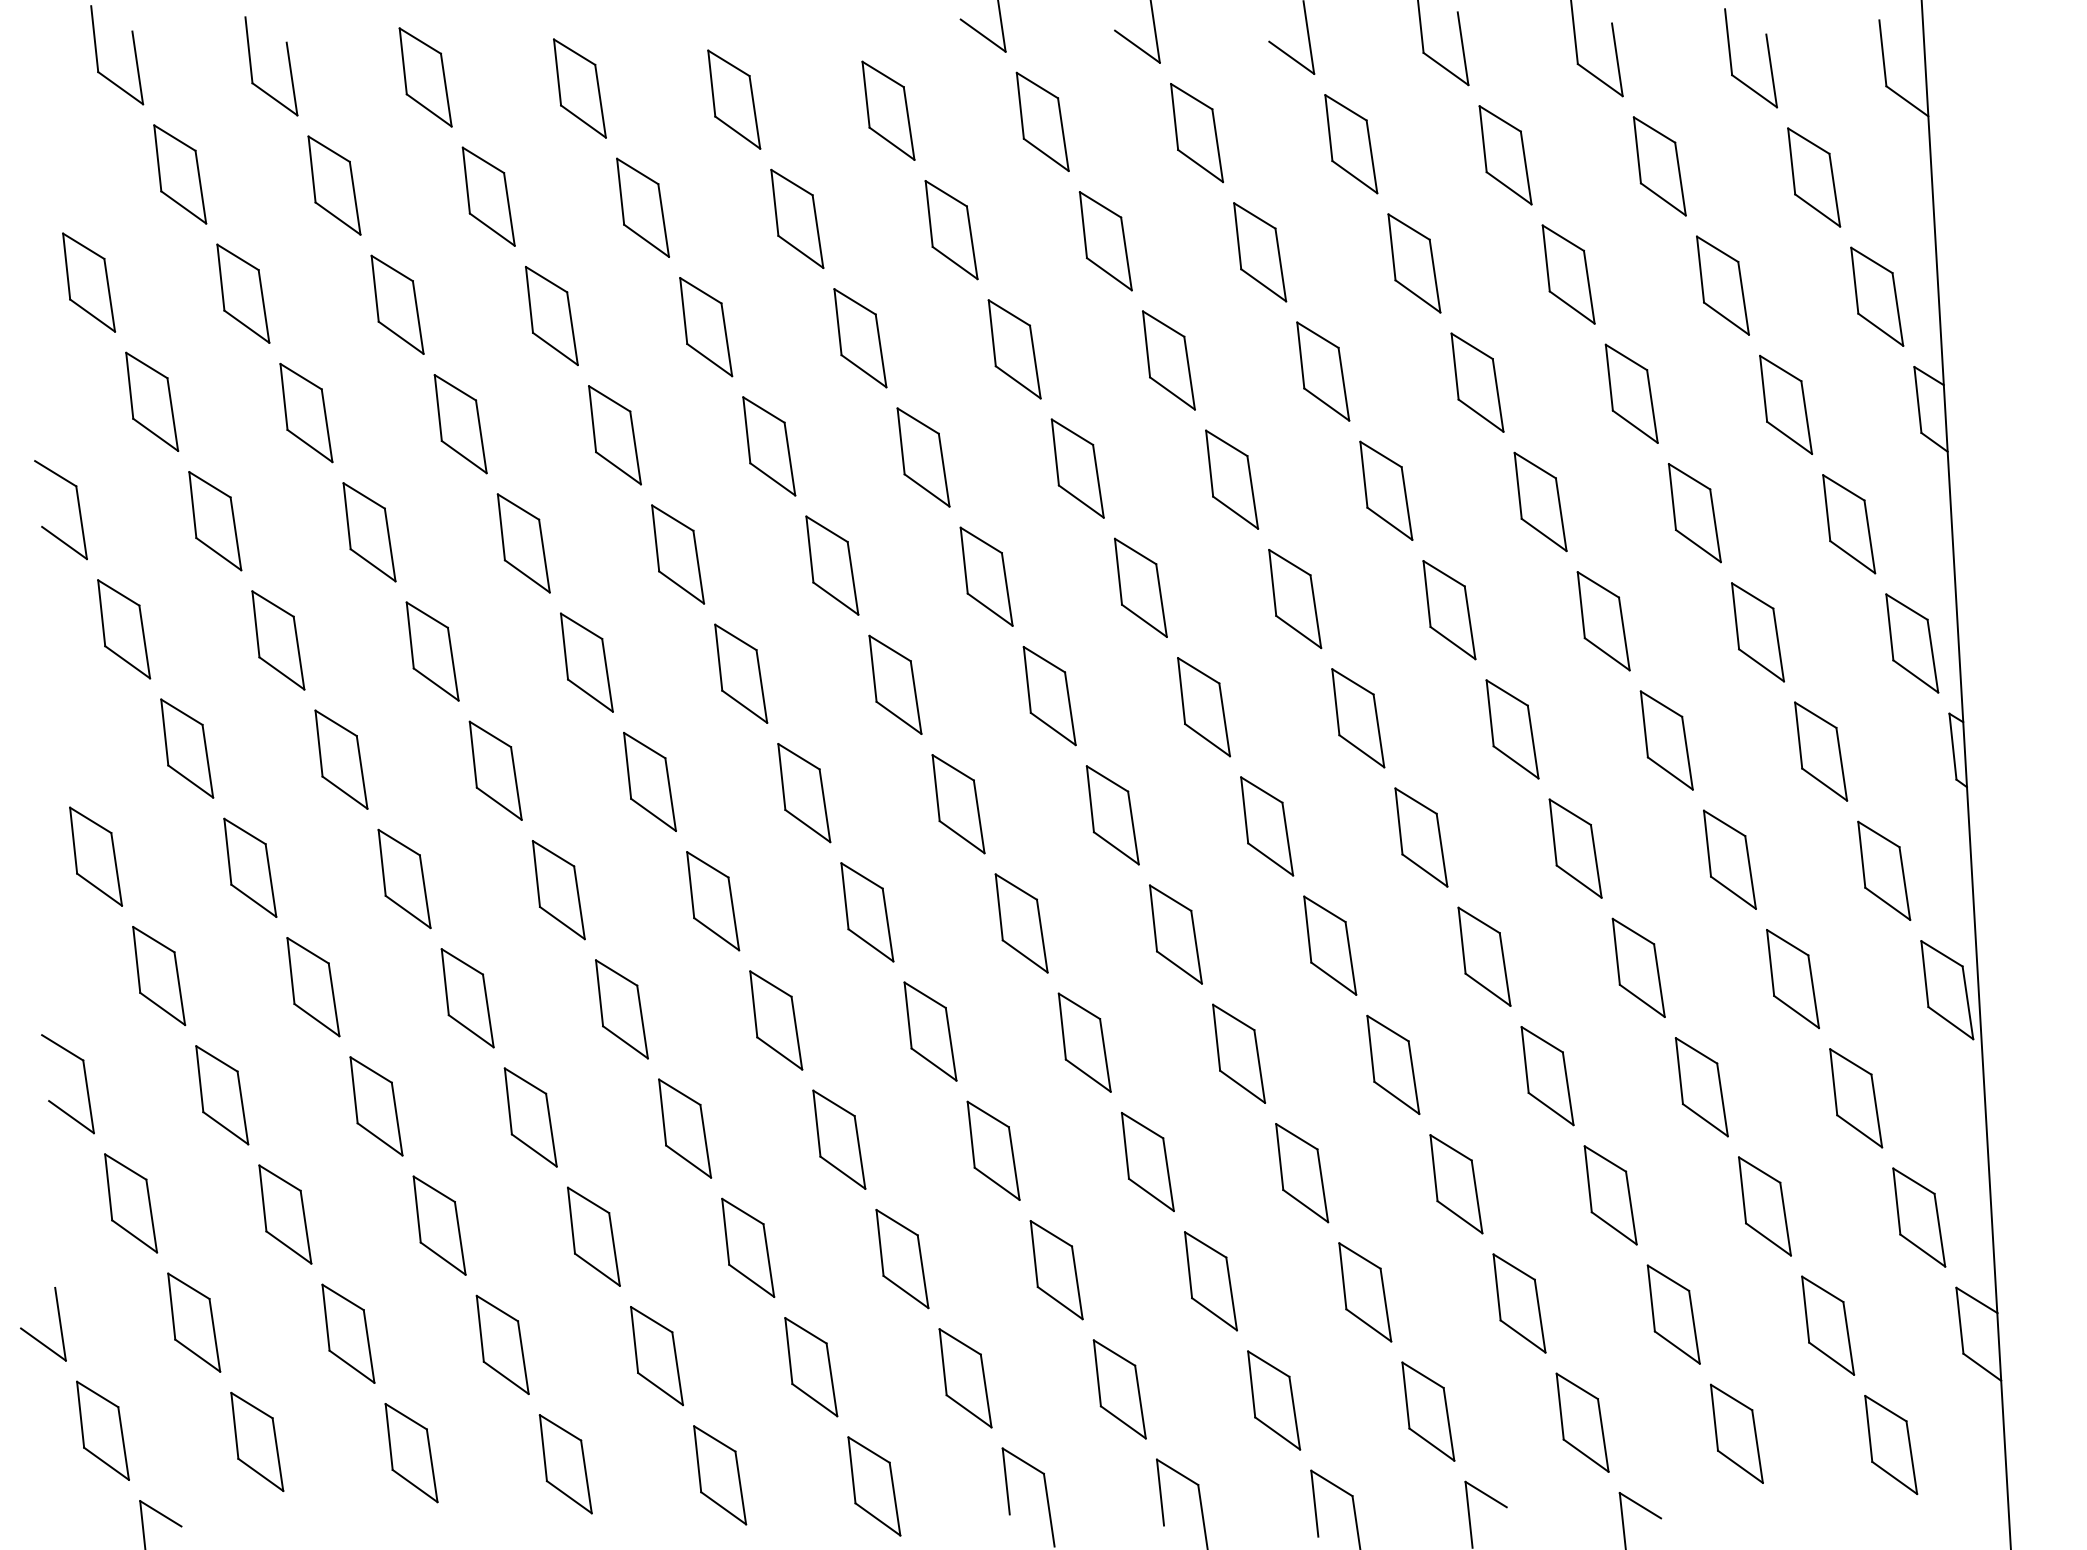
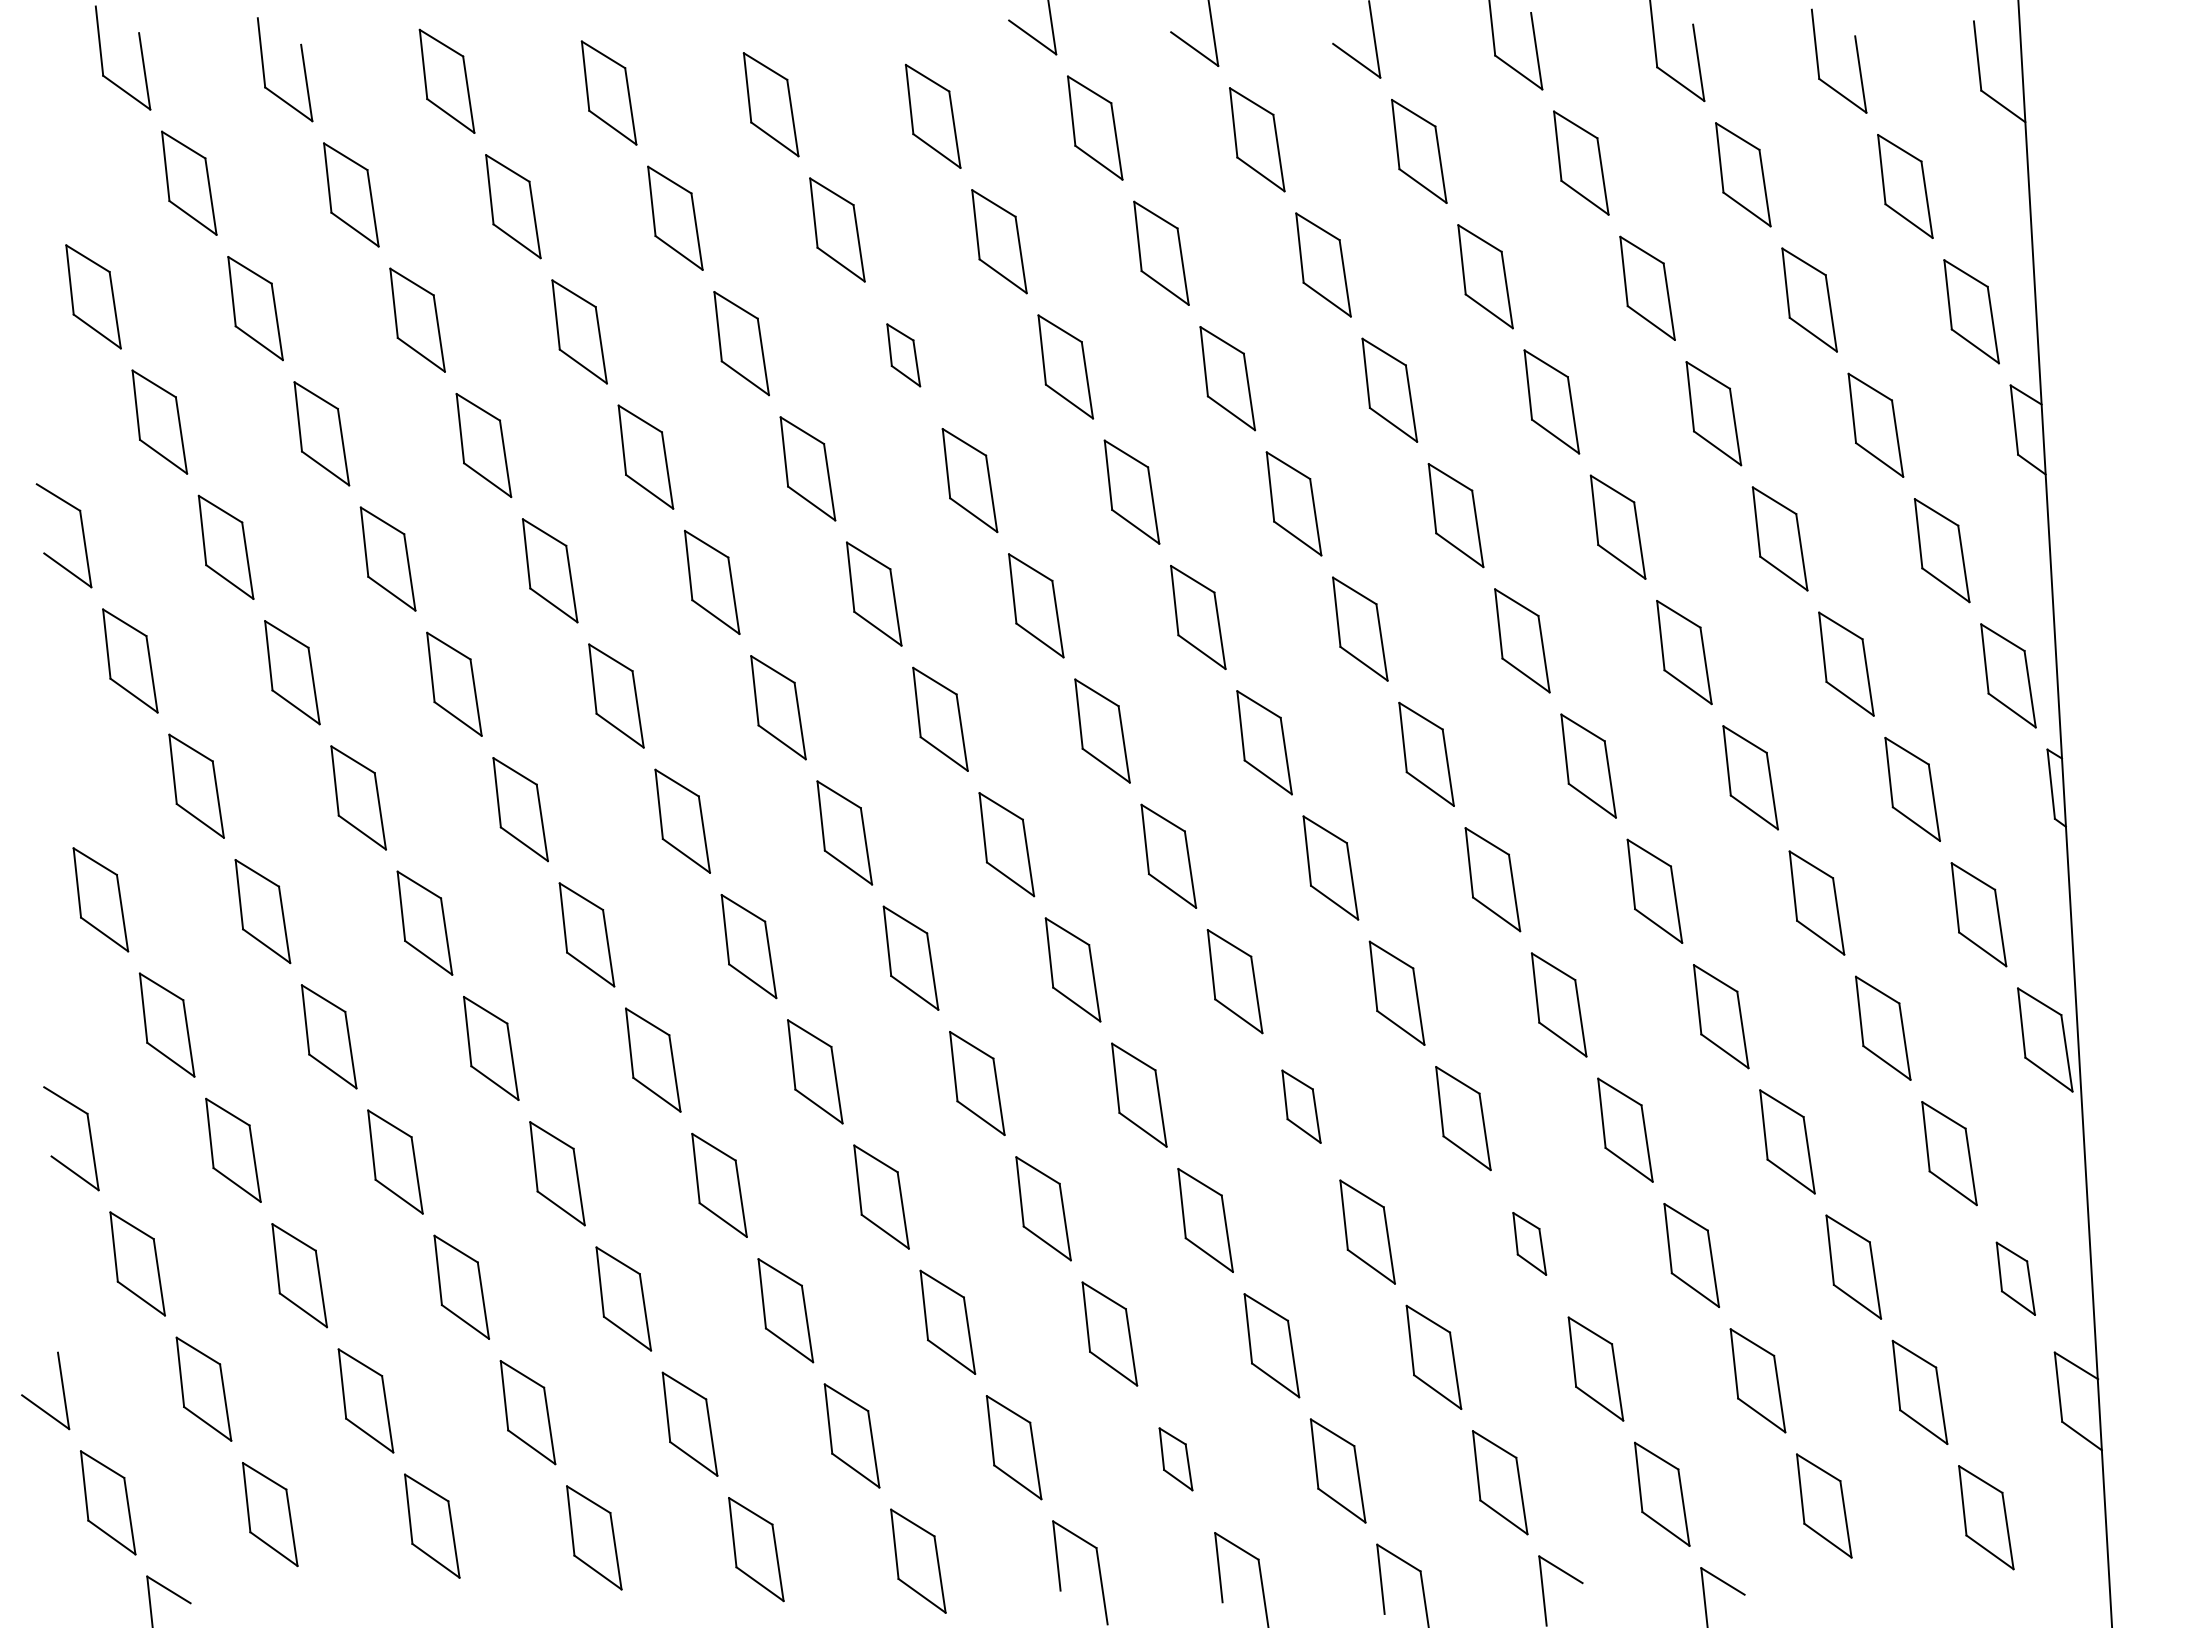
part: (860, 338) -> (903, 355), size x0.6
part: (1239, 1053) -> (1301, 1106), size x0.7
part: (1456, 1184) -> (1529, 1244), size x0.6
part: (1919, 1217) -> (2016, 1278), size x0.7
part: (1119, 1389) -> (1175, 1459), size x0.6

